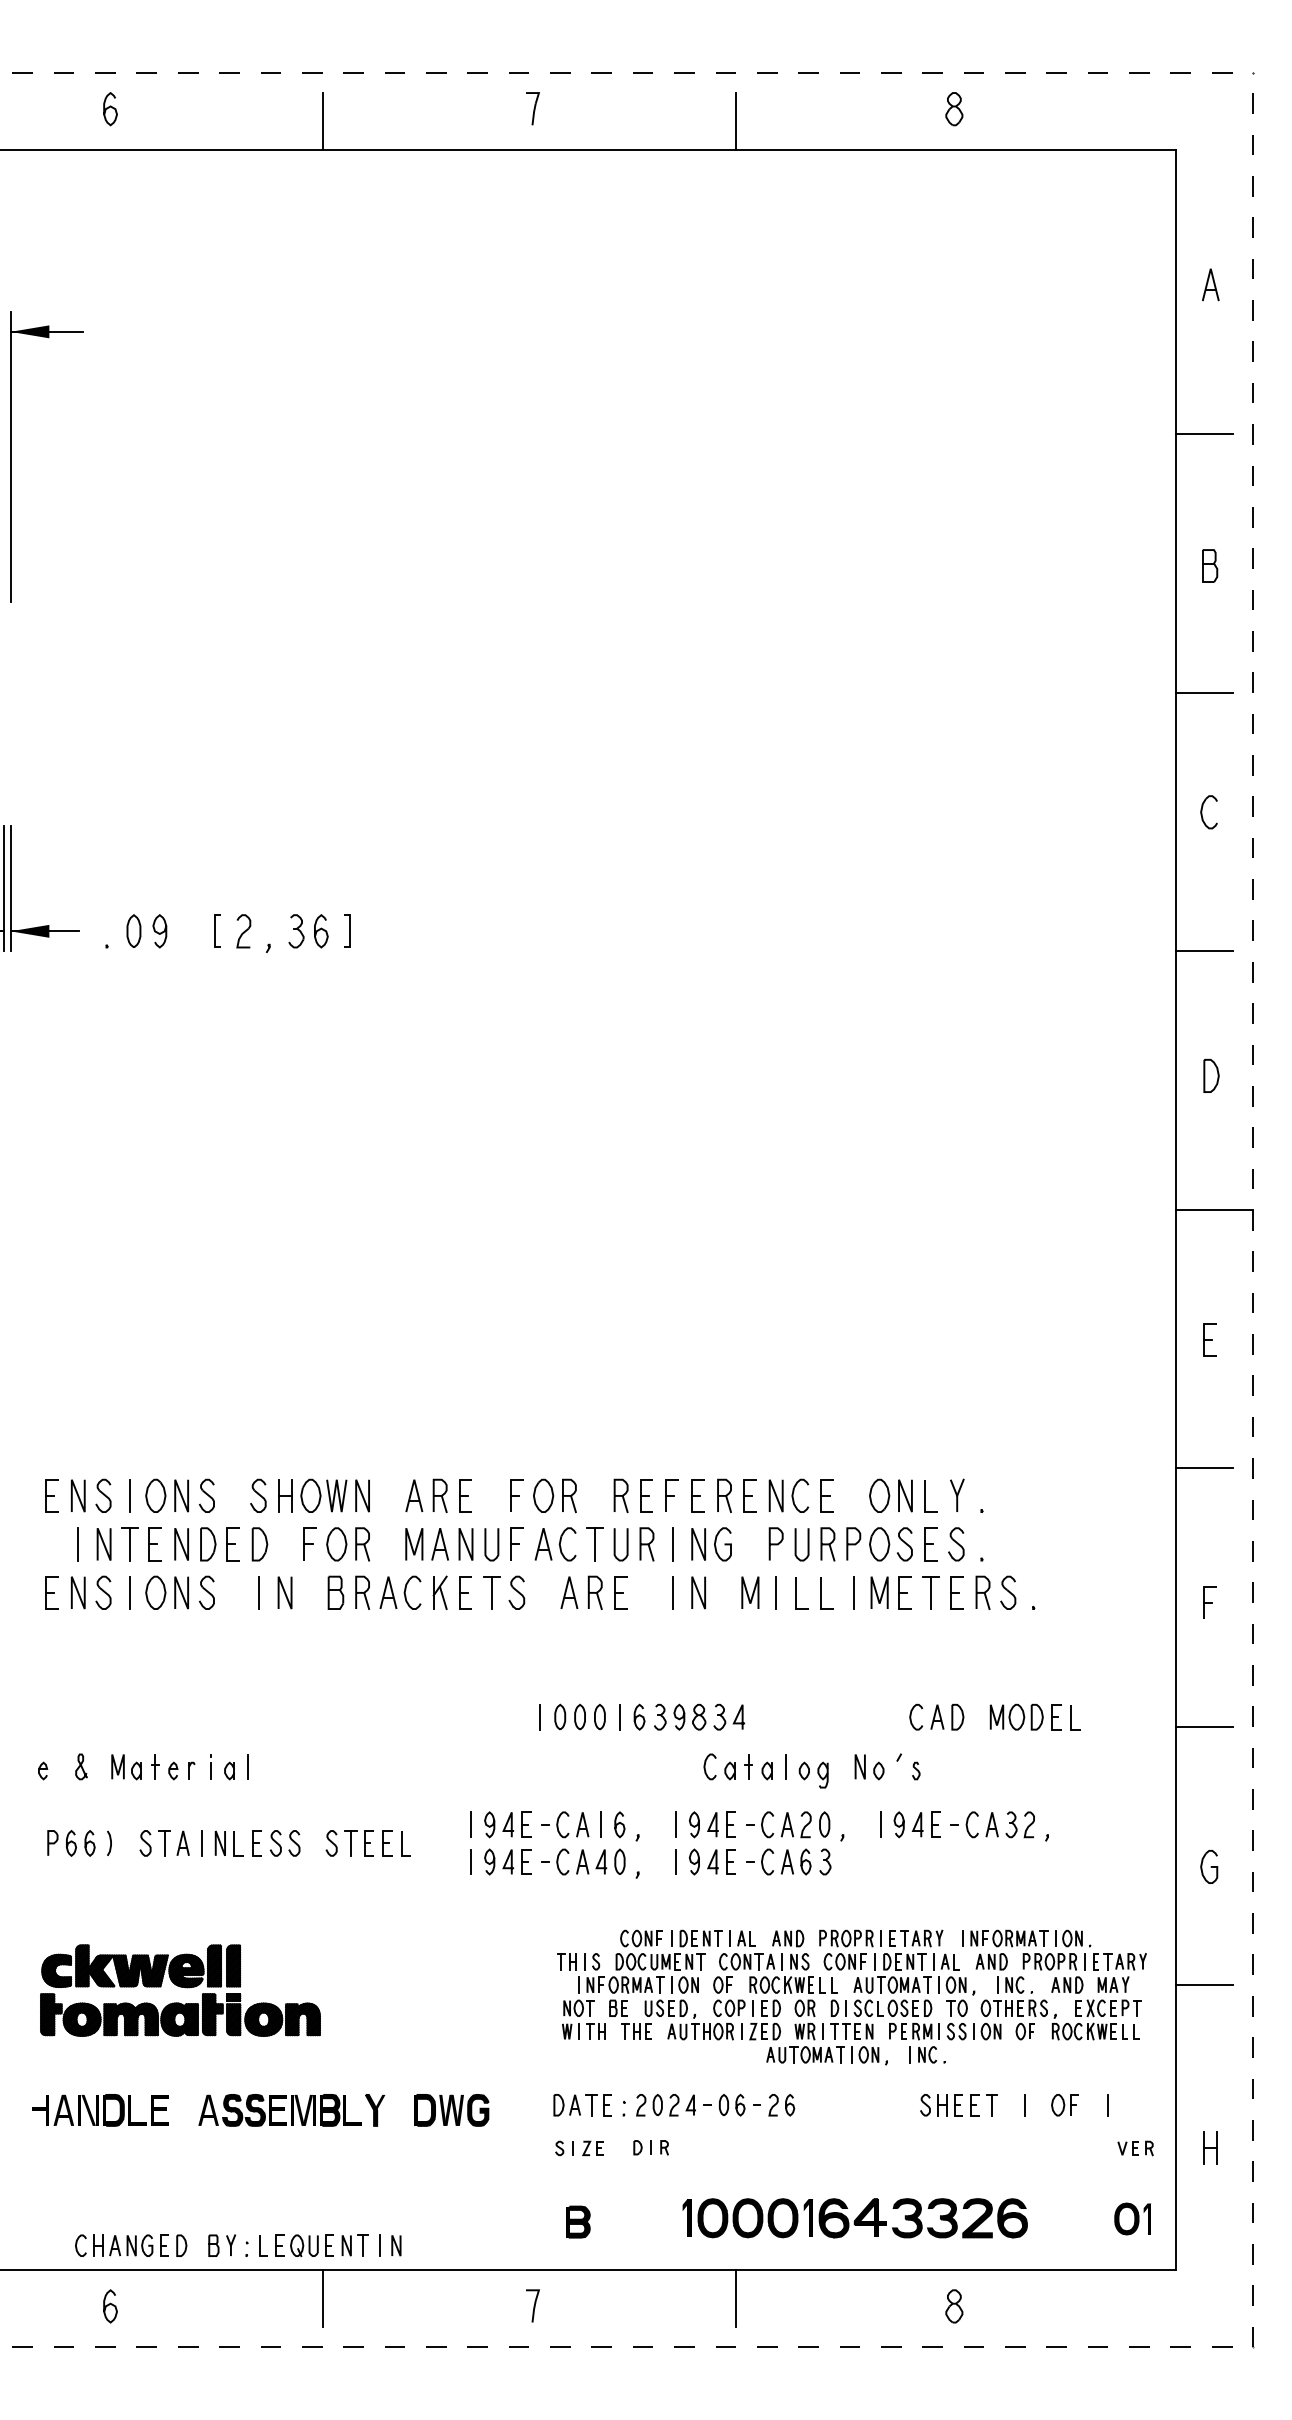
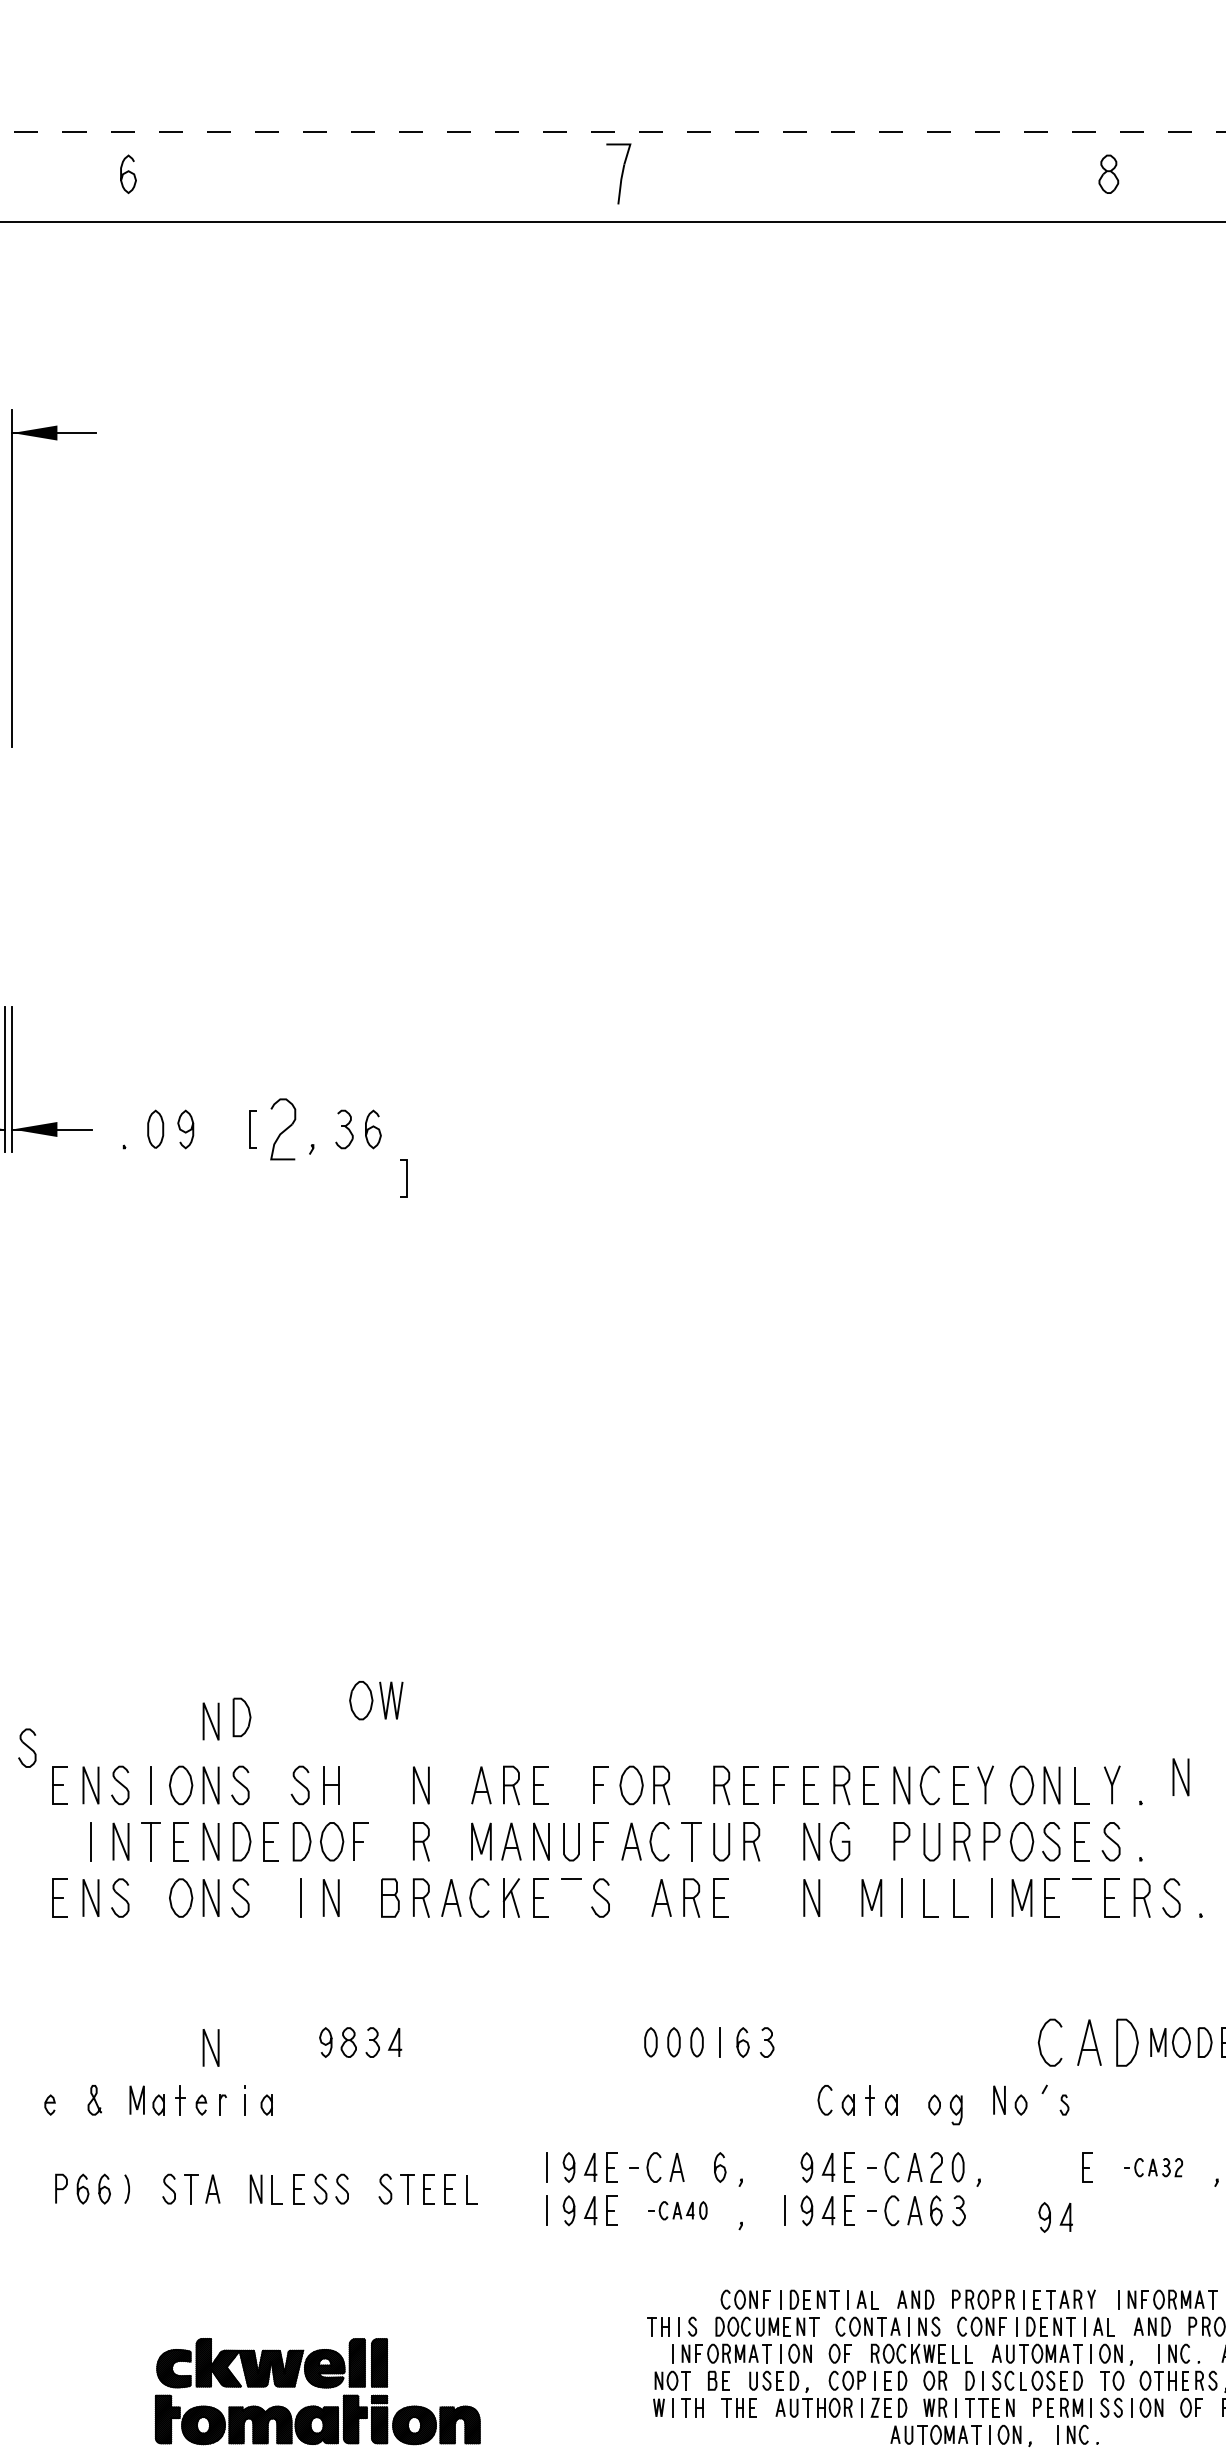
part: (532, 108) -> (618, 173), size x1.6
line: (322, 121) -> (374, 188), removed
line: (736, 121) -> (855, 188), removed
line: (349, 930) -> (406, 1177), moved
part: (243, 931) -> (282, 1129), size x1.6
part: (208, 1437) -> (242, 1717), added
line: (181, 1440) -> (210, 1721), added
part: (23, 1463) -> (27, 1747), added
line: (1016, 1488) -> (1181, 1776), added
part: (848, 1494) -> (985, 1783), added
part: (323, 1495) -> (375, 1700), moved
part: (336, 1544) -> (331, 1841), moved
line: (672, 1544) -> (781, 1841), removed
line: (129, 1592) -> (150, 1897), removed
line: (491, 1592) -> (571, 1897), removed
line: (672, 1592) -> (781, 1897), removed
line: (931, 1592) -> (1082, 1897), removed
line: (540, 1716) -> (628, 2041), removed
part: (709, 1716) -> (360, 2041), moved
part: (936, 1716) -> (1088, 2041), size x1.6
line: (181, 1721) -> (210, 2047), added
line: (248, 1766) -> (288, 2099), removed
line: (785, 1766) -> (912, 2099), removed
line: (601, 1824) -> (698, 2167), removed
line: (675, 1824) -> (784, 2167), removed
line: (880, 1824) -> (1023, 2167), removed
part: (908, 1824) -> (1055, 2217), moved
part: (992, 1824) -> (1153, 2167), size x0.6
line: (201, 1843) -> (234, 2189), removed
part: (583, 1861) -> (677, 2210), size x0.6
part: (180, 1990) -> (317, 2391), moved

